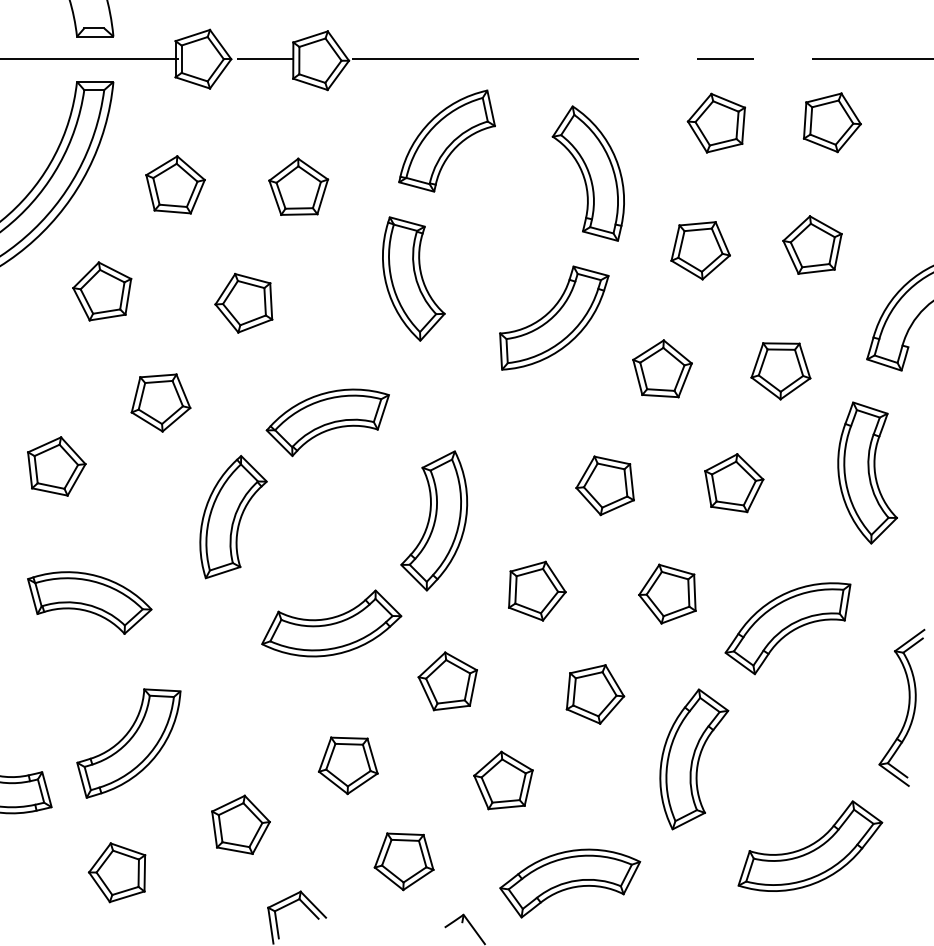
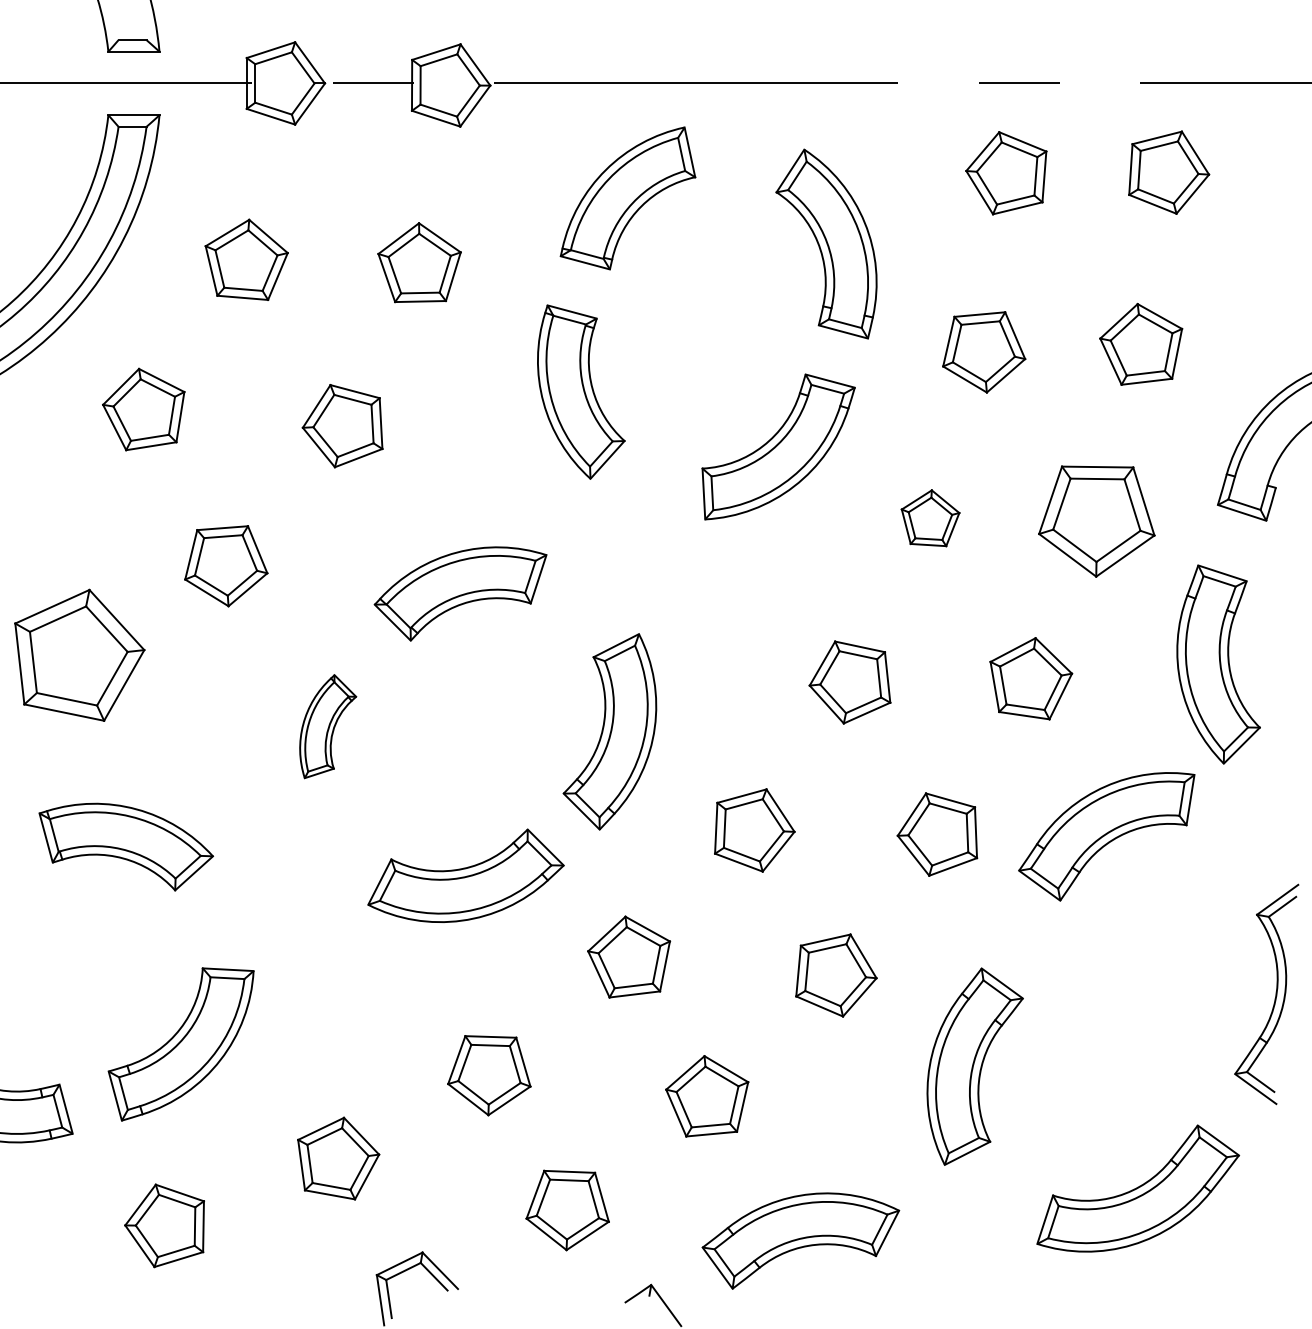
part: (662, 368) -> (930, 517), size x0.7
part: (780, 371) -> (1096, 521), size x1.4
part: (56, 466) -> (79, 655), size x1.6
part: (233, 517) -> (328, 726), size x0.6
part: (787, 628) -> (1106, 836), moved

